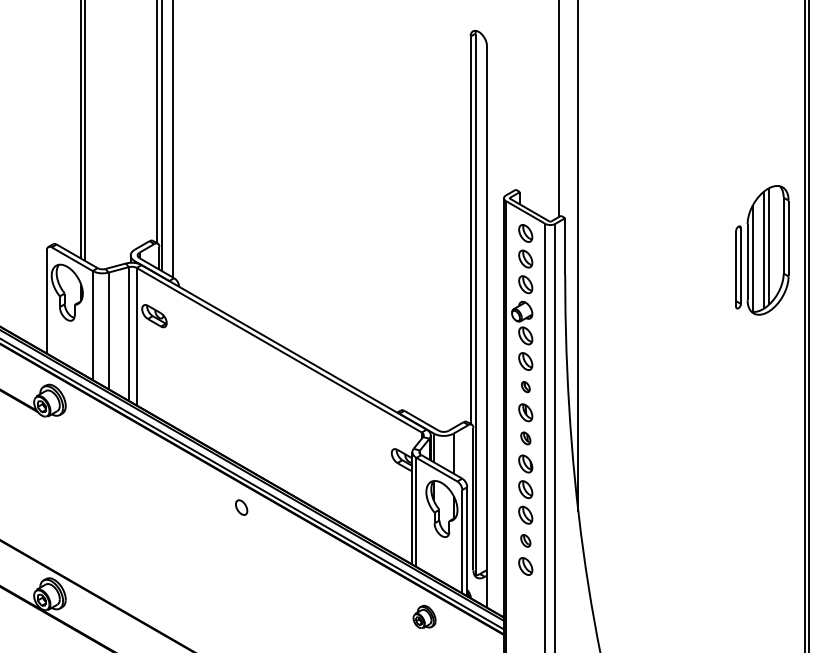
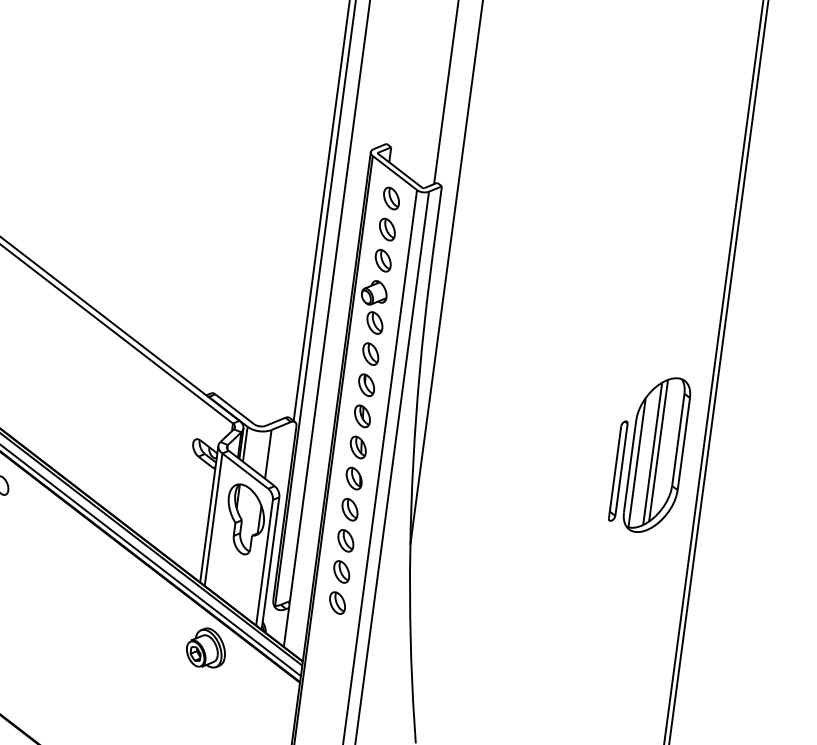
part: (762, 250) -> (650, 454), moved
part: (525, 386) -> (366, 384), size x1.67
part: (525, 438) -> (358, 447), size x1.43
part: (525, 540) -> (341, 571), size x1.43
part: (424, 616) -> (206, 647), size x1.43

